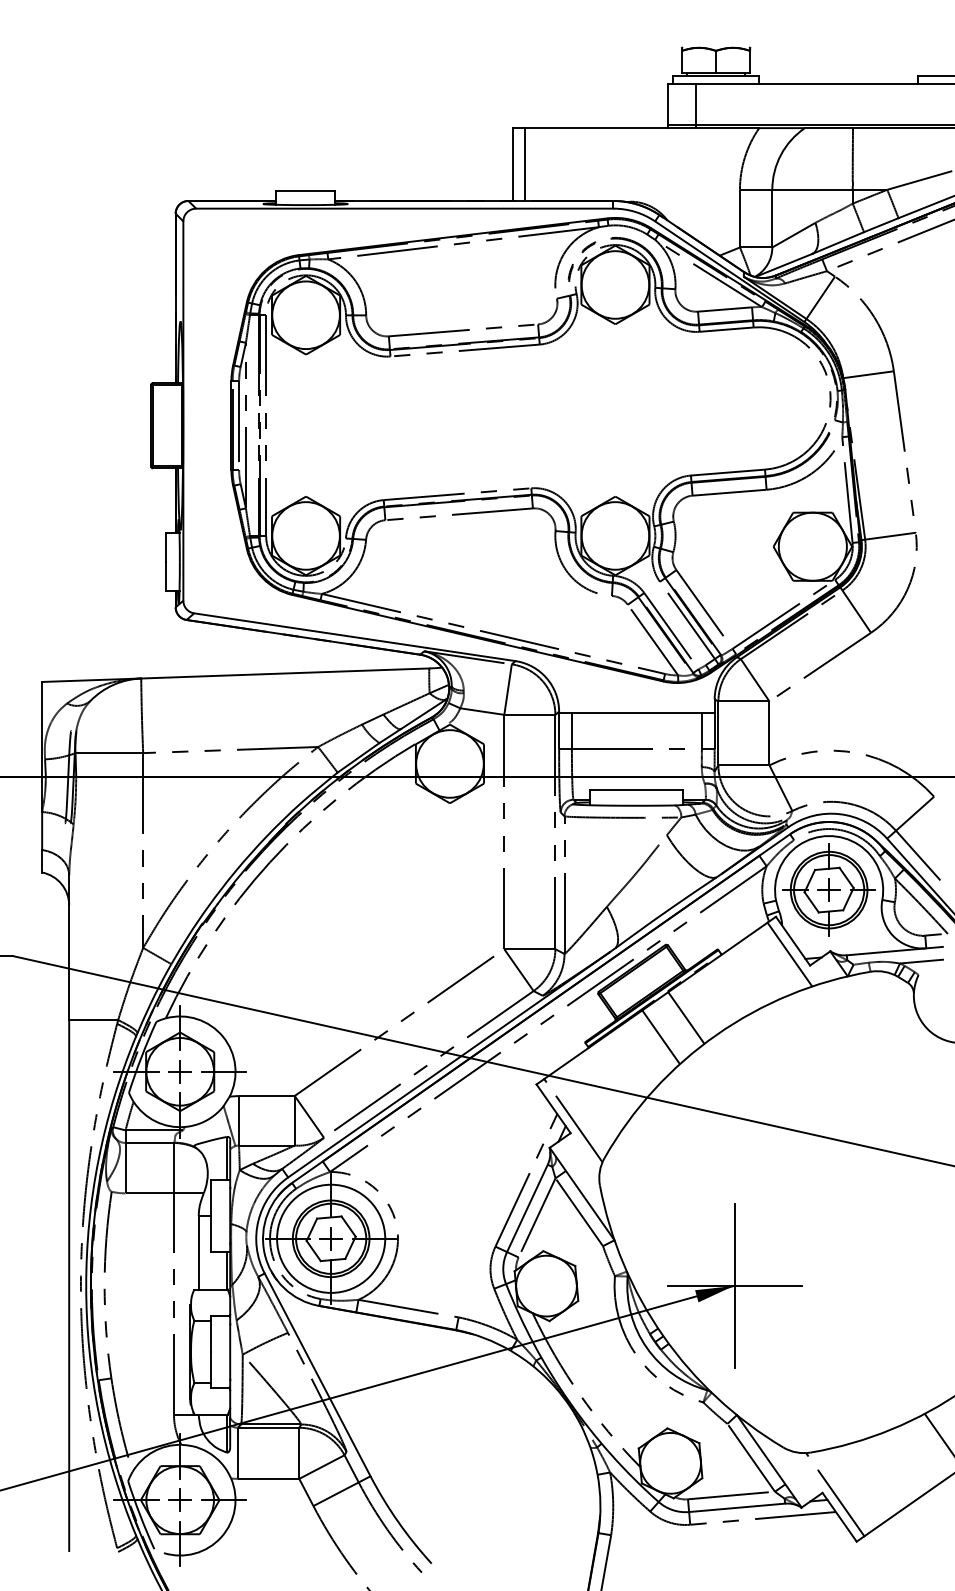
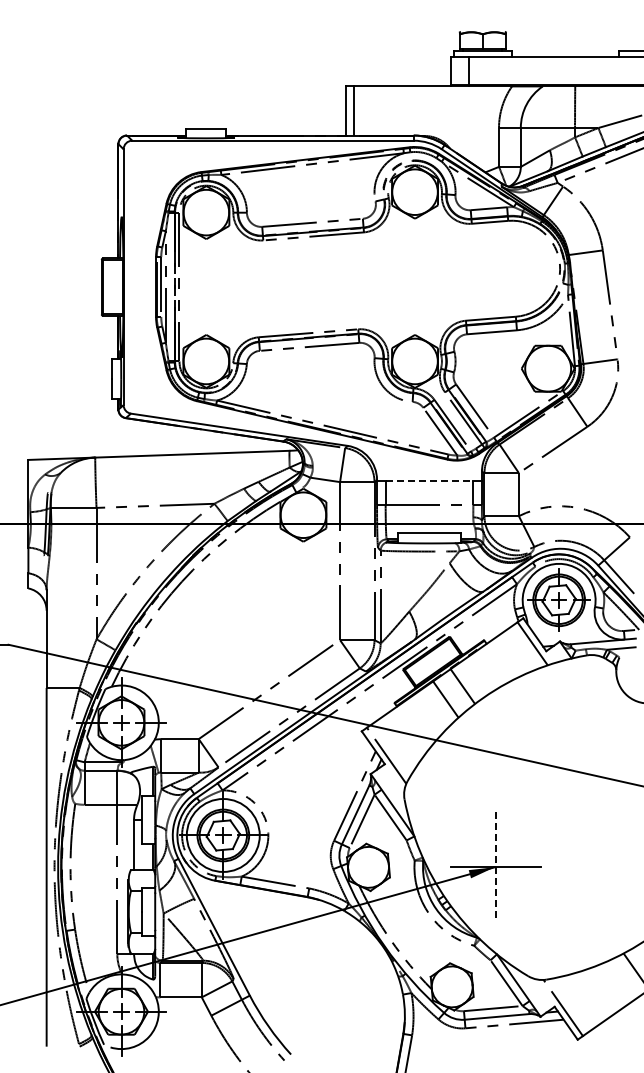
line: (636, 713) -> (429, 481), solid -> dashed
line: (734, 1286) -> (495, 867), solid -> dashed

